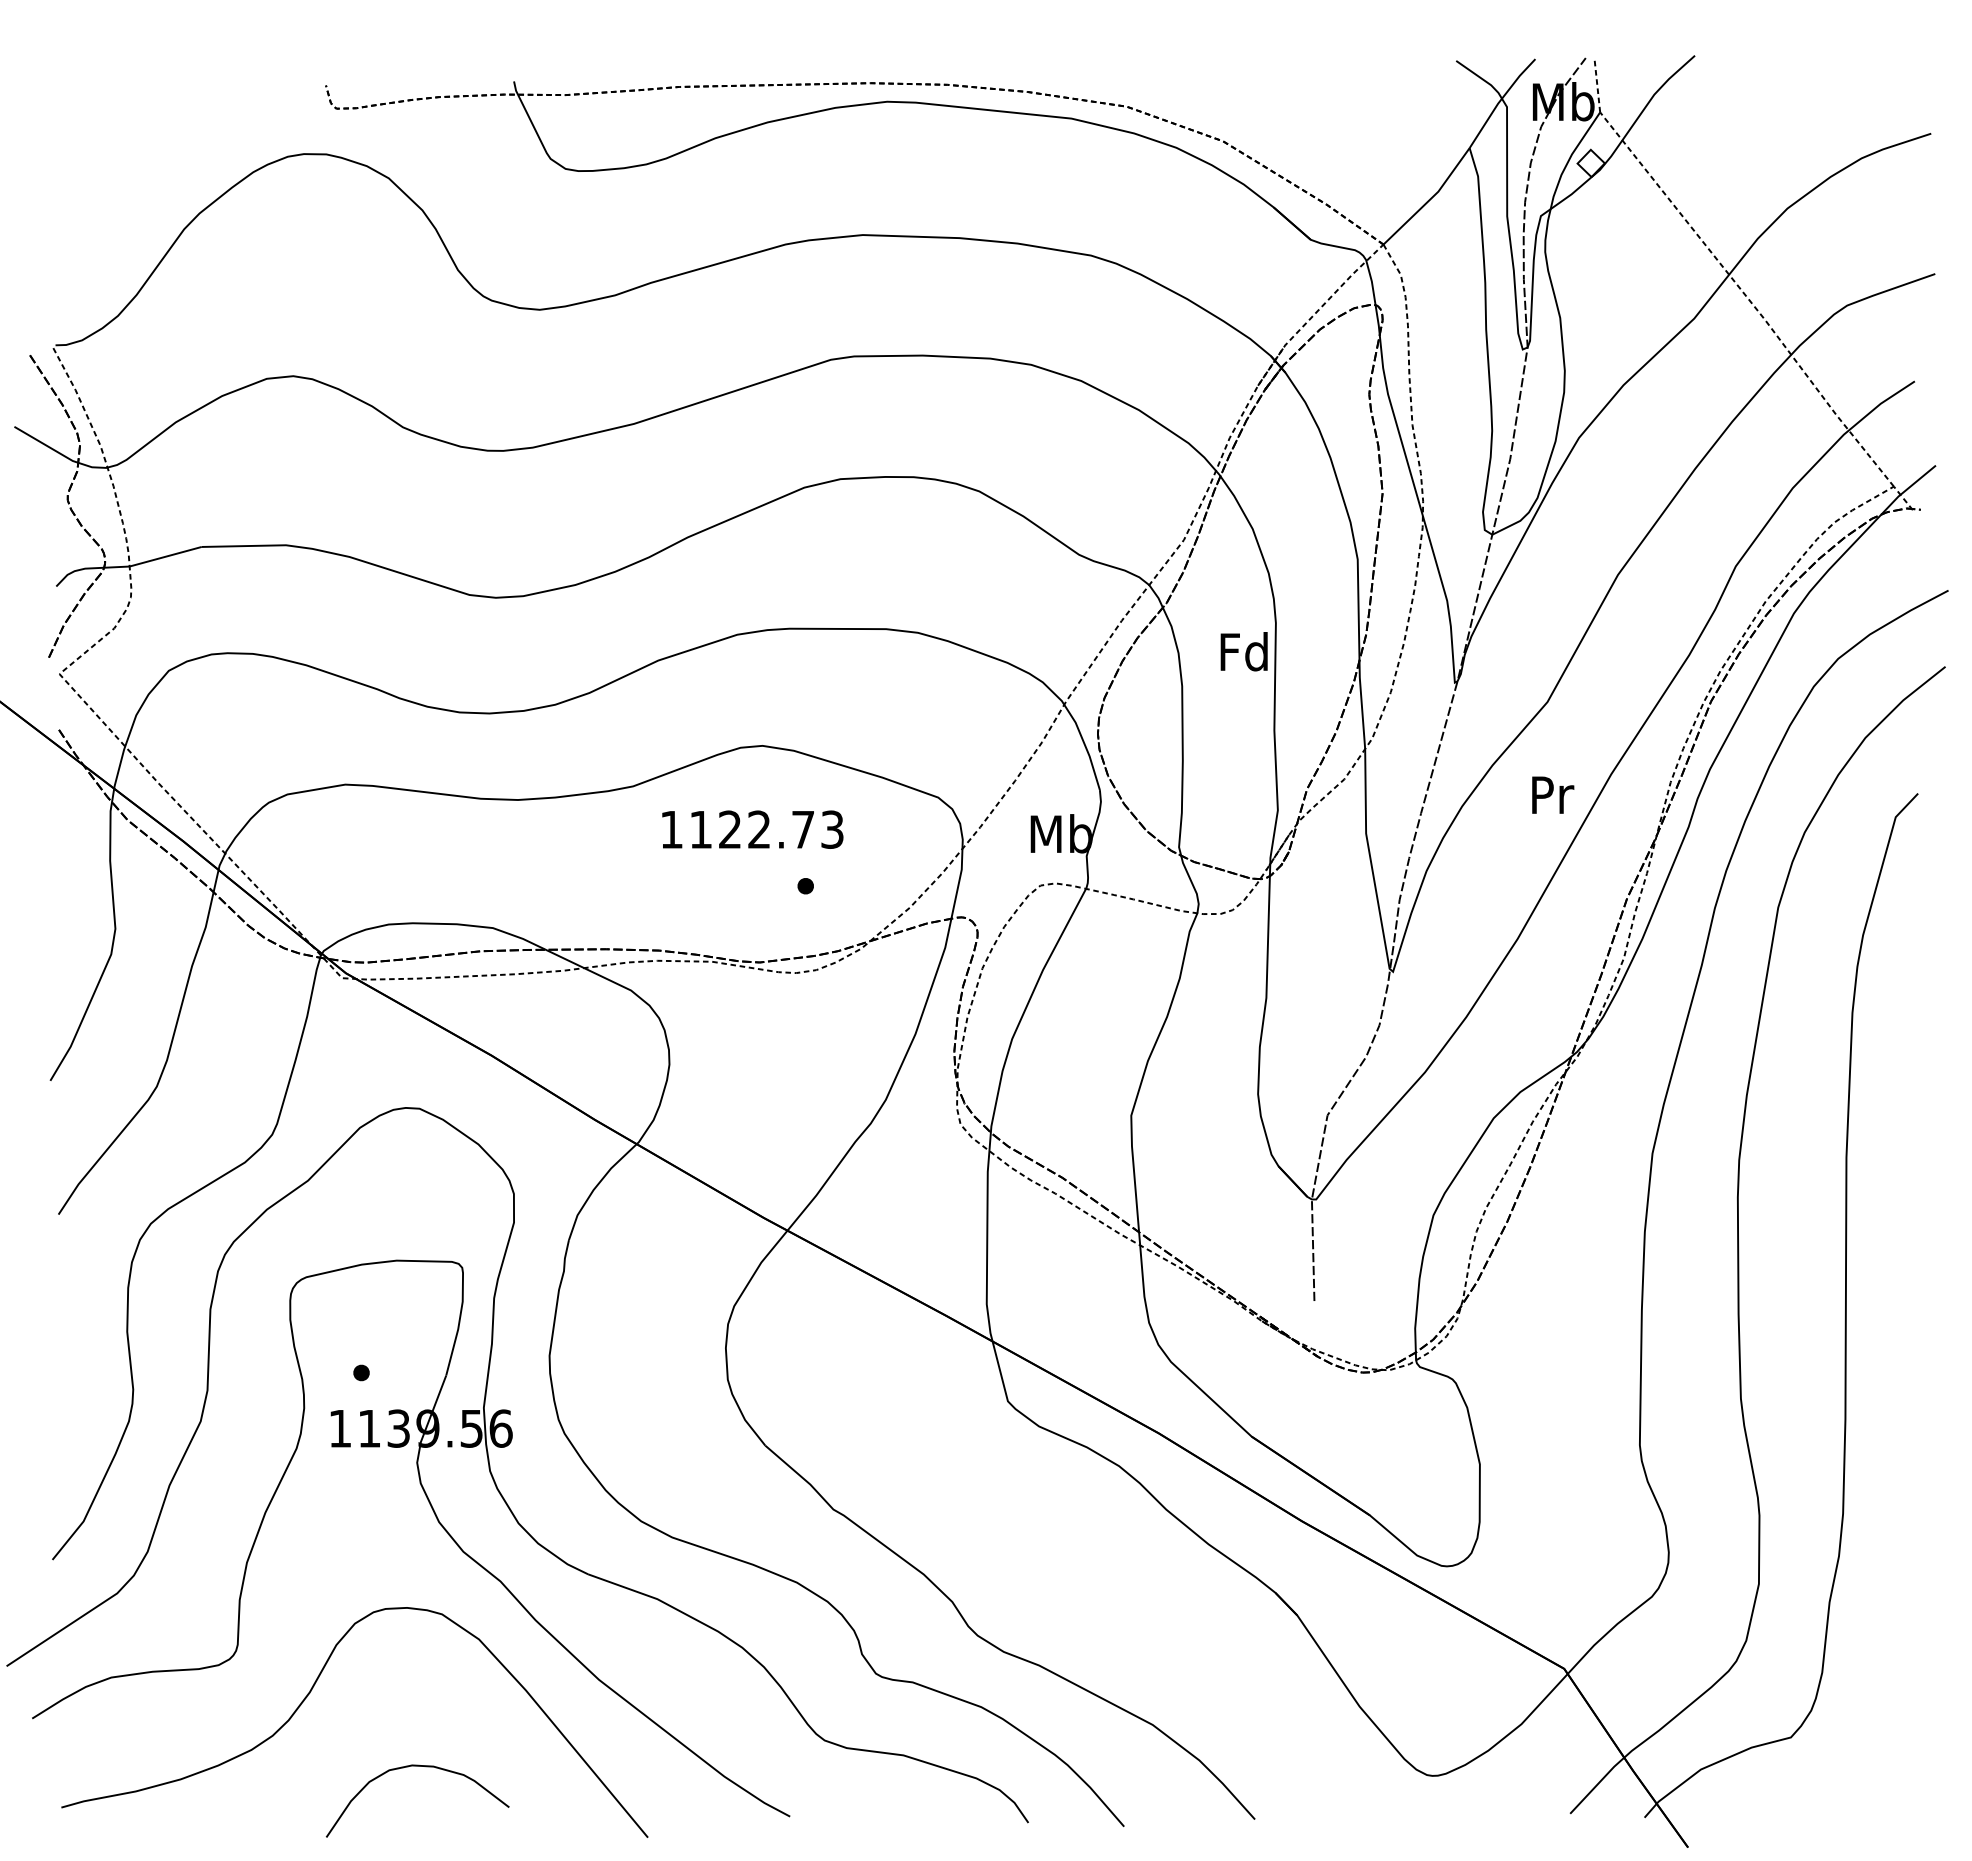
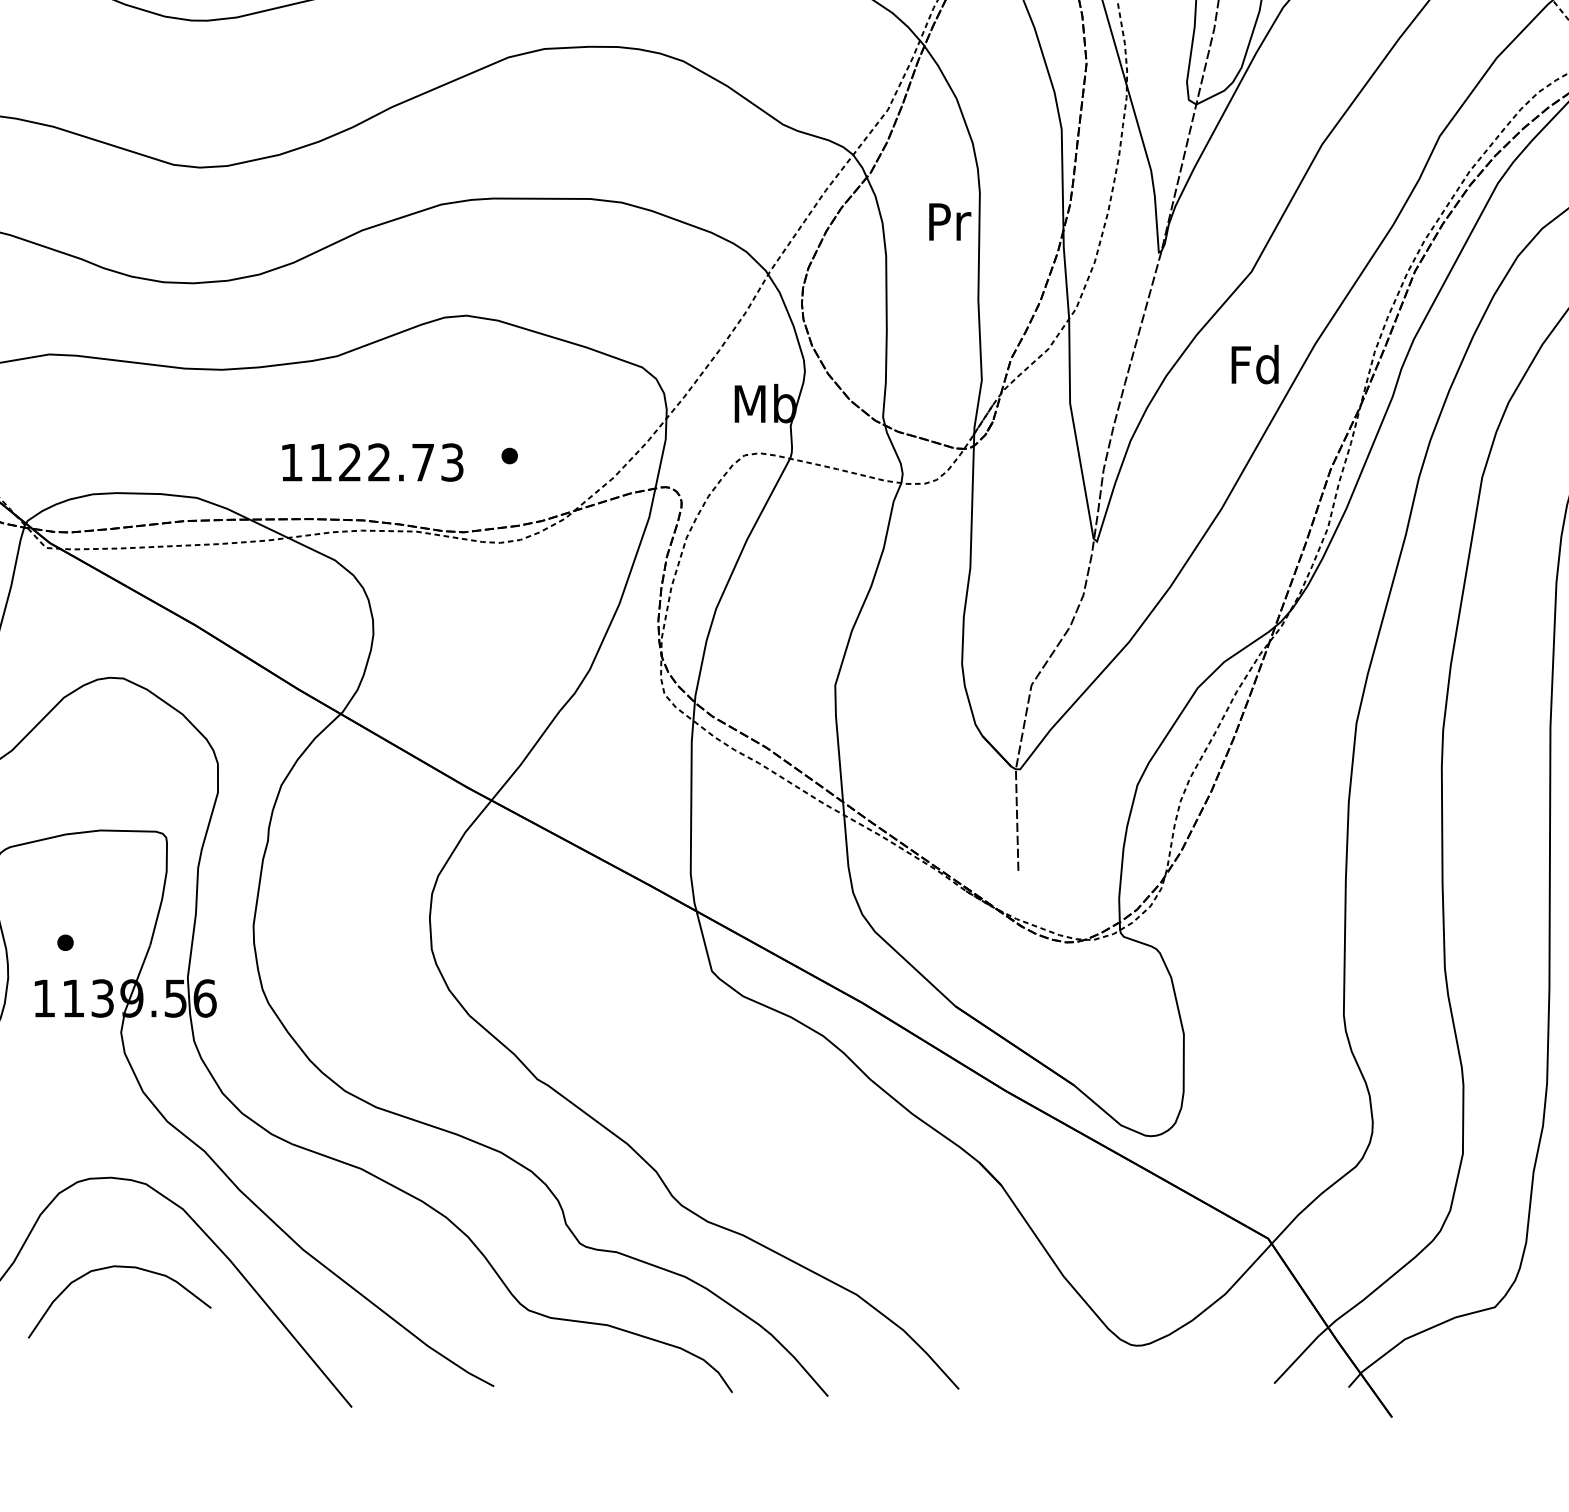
text: (1243, 651) -> (947, 221), Fd -> Pr
text: (1550, 794) -> (1254, 364), Pr -> Fd
text: (752, 829) -> (372, 462), moved
curve: (425, 1767) -> (127, 1268), moved

